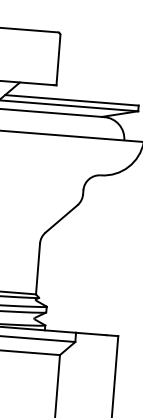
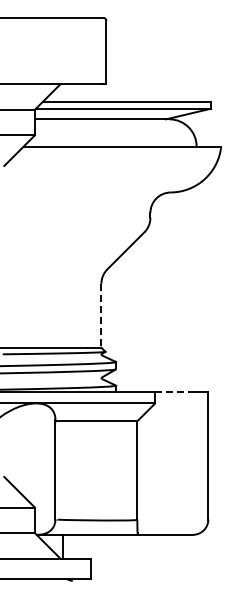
line: (38, 268) -> (101, 315), solid -> dashed
line: (91, 333) -> (174, 391), solid -> dashed

